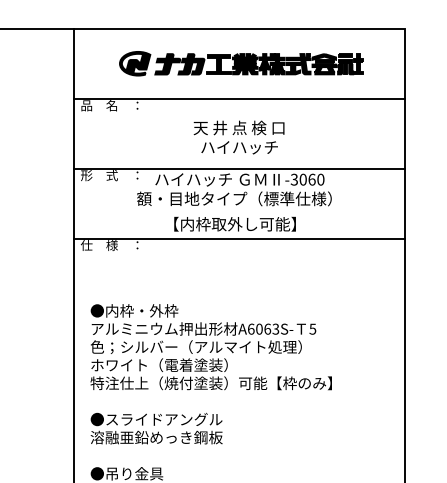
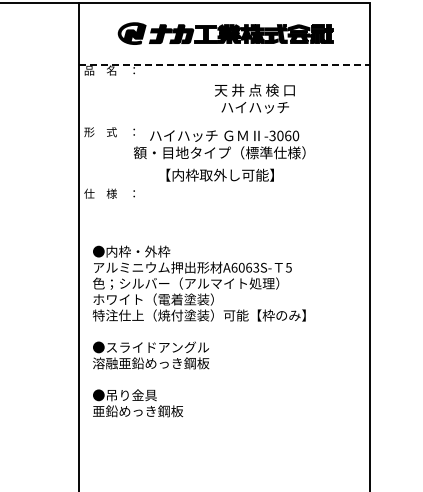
line: (239, 98) -> (224, 64), solid -> dashed
text: (238, 137) -> (254, 98), moved
line: (239, 169) -> (224, 126), removed
line: (239, 238) -> (224, 187), removed

